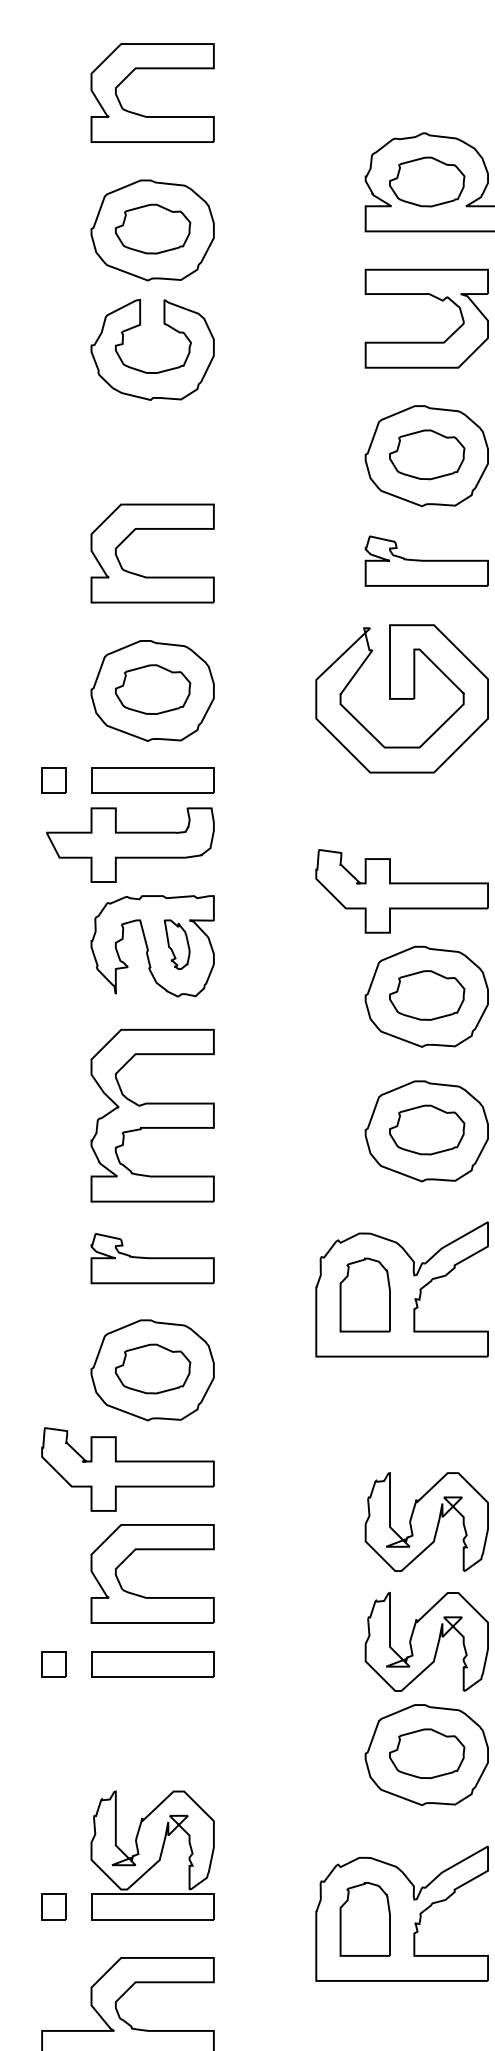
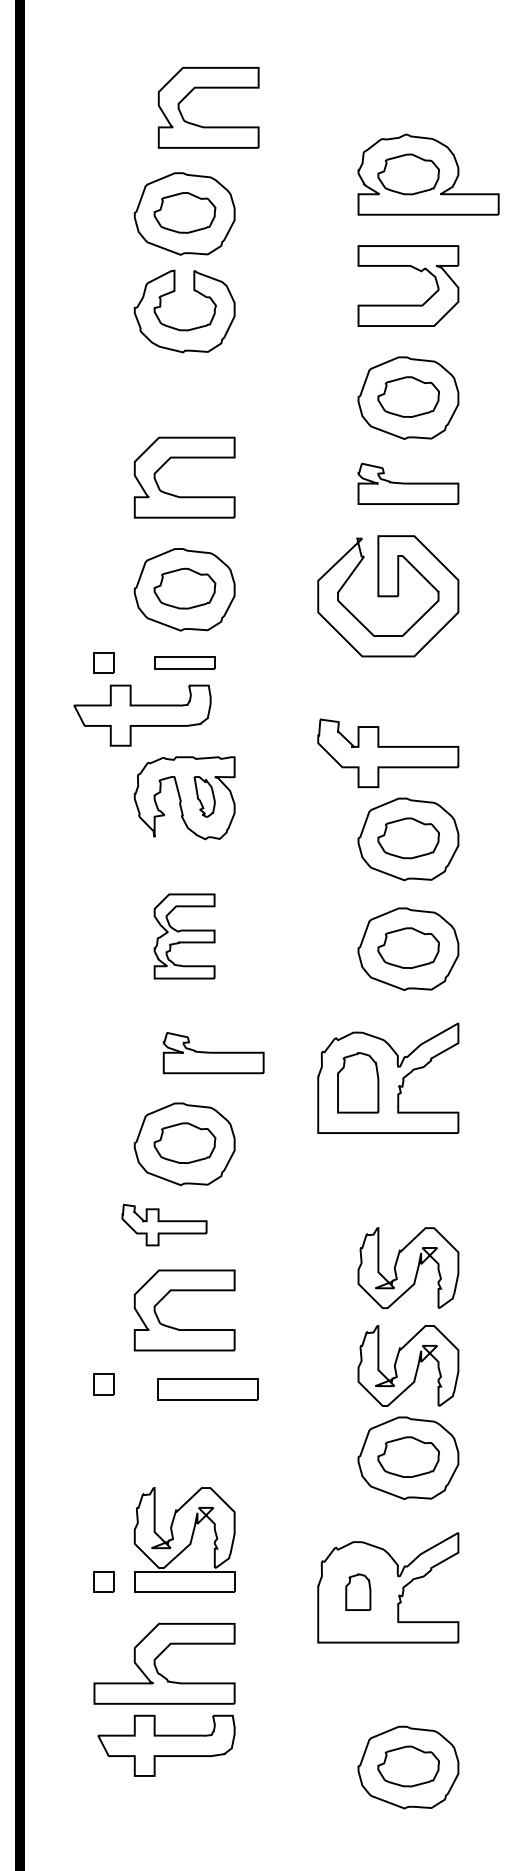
part: (152, 69) -> (208, 88), moved
part: (152, 780) -> (184, 662), size x0.6
part: (130, 844) -> (142, 715), moved
part: (152, 1115) -> (184, 936), size x0.6
part: (152, 1259) -> (213, 1053), moved
part: (127, 1468) -> (164, 1224), size x0.6
part: (152, 1664) -> (207, 1389), moved
part: (365, 1918) -> (358, 1591), size x0.6

